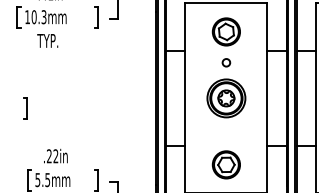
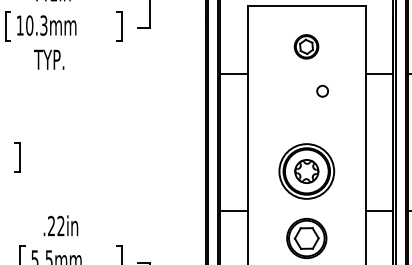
part: (225, 31) -> (305, 46), size x0.6
circle: (226, 62) -> (322, 90), moved
part: (226, 98) -> (306, 171), moved

